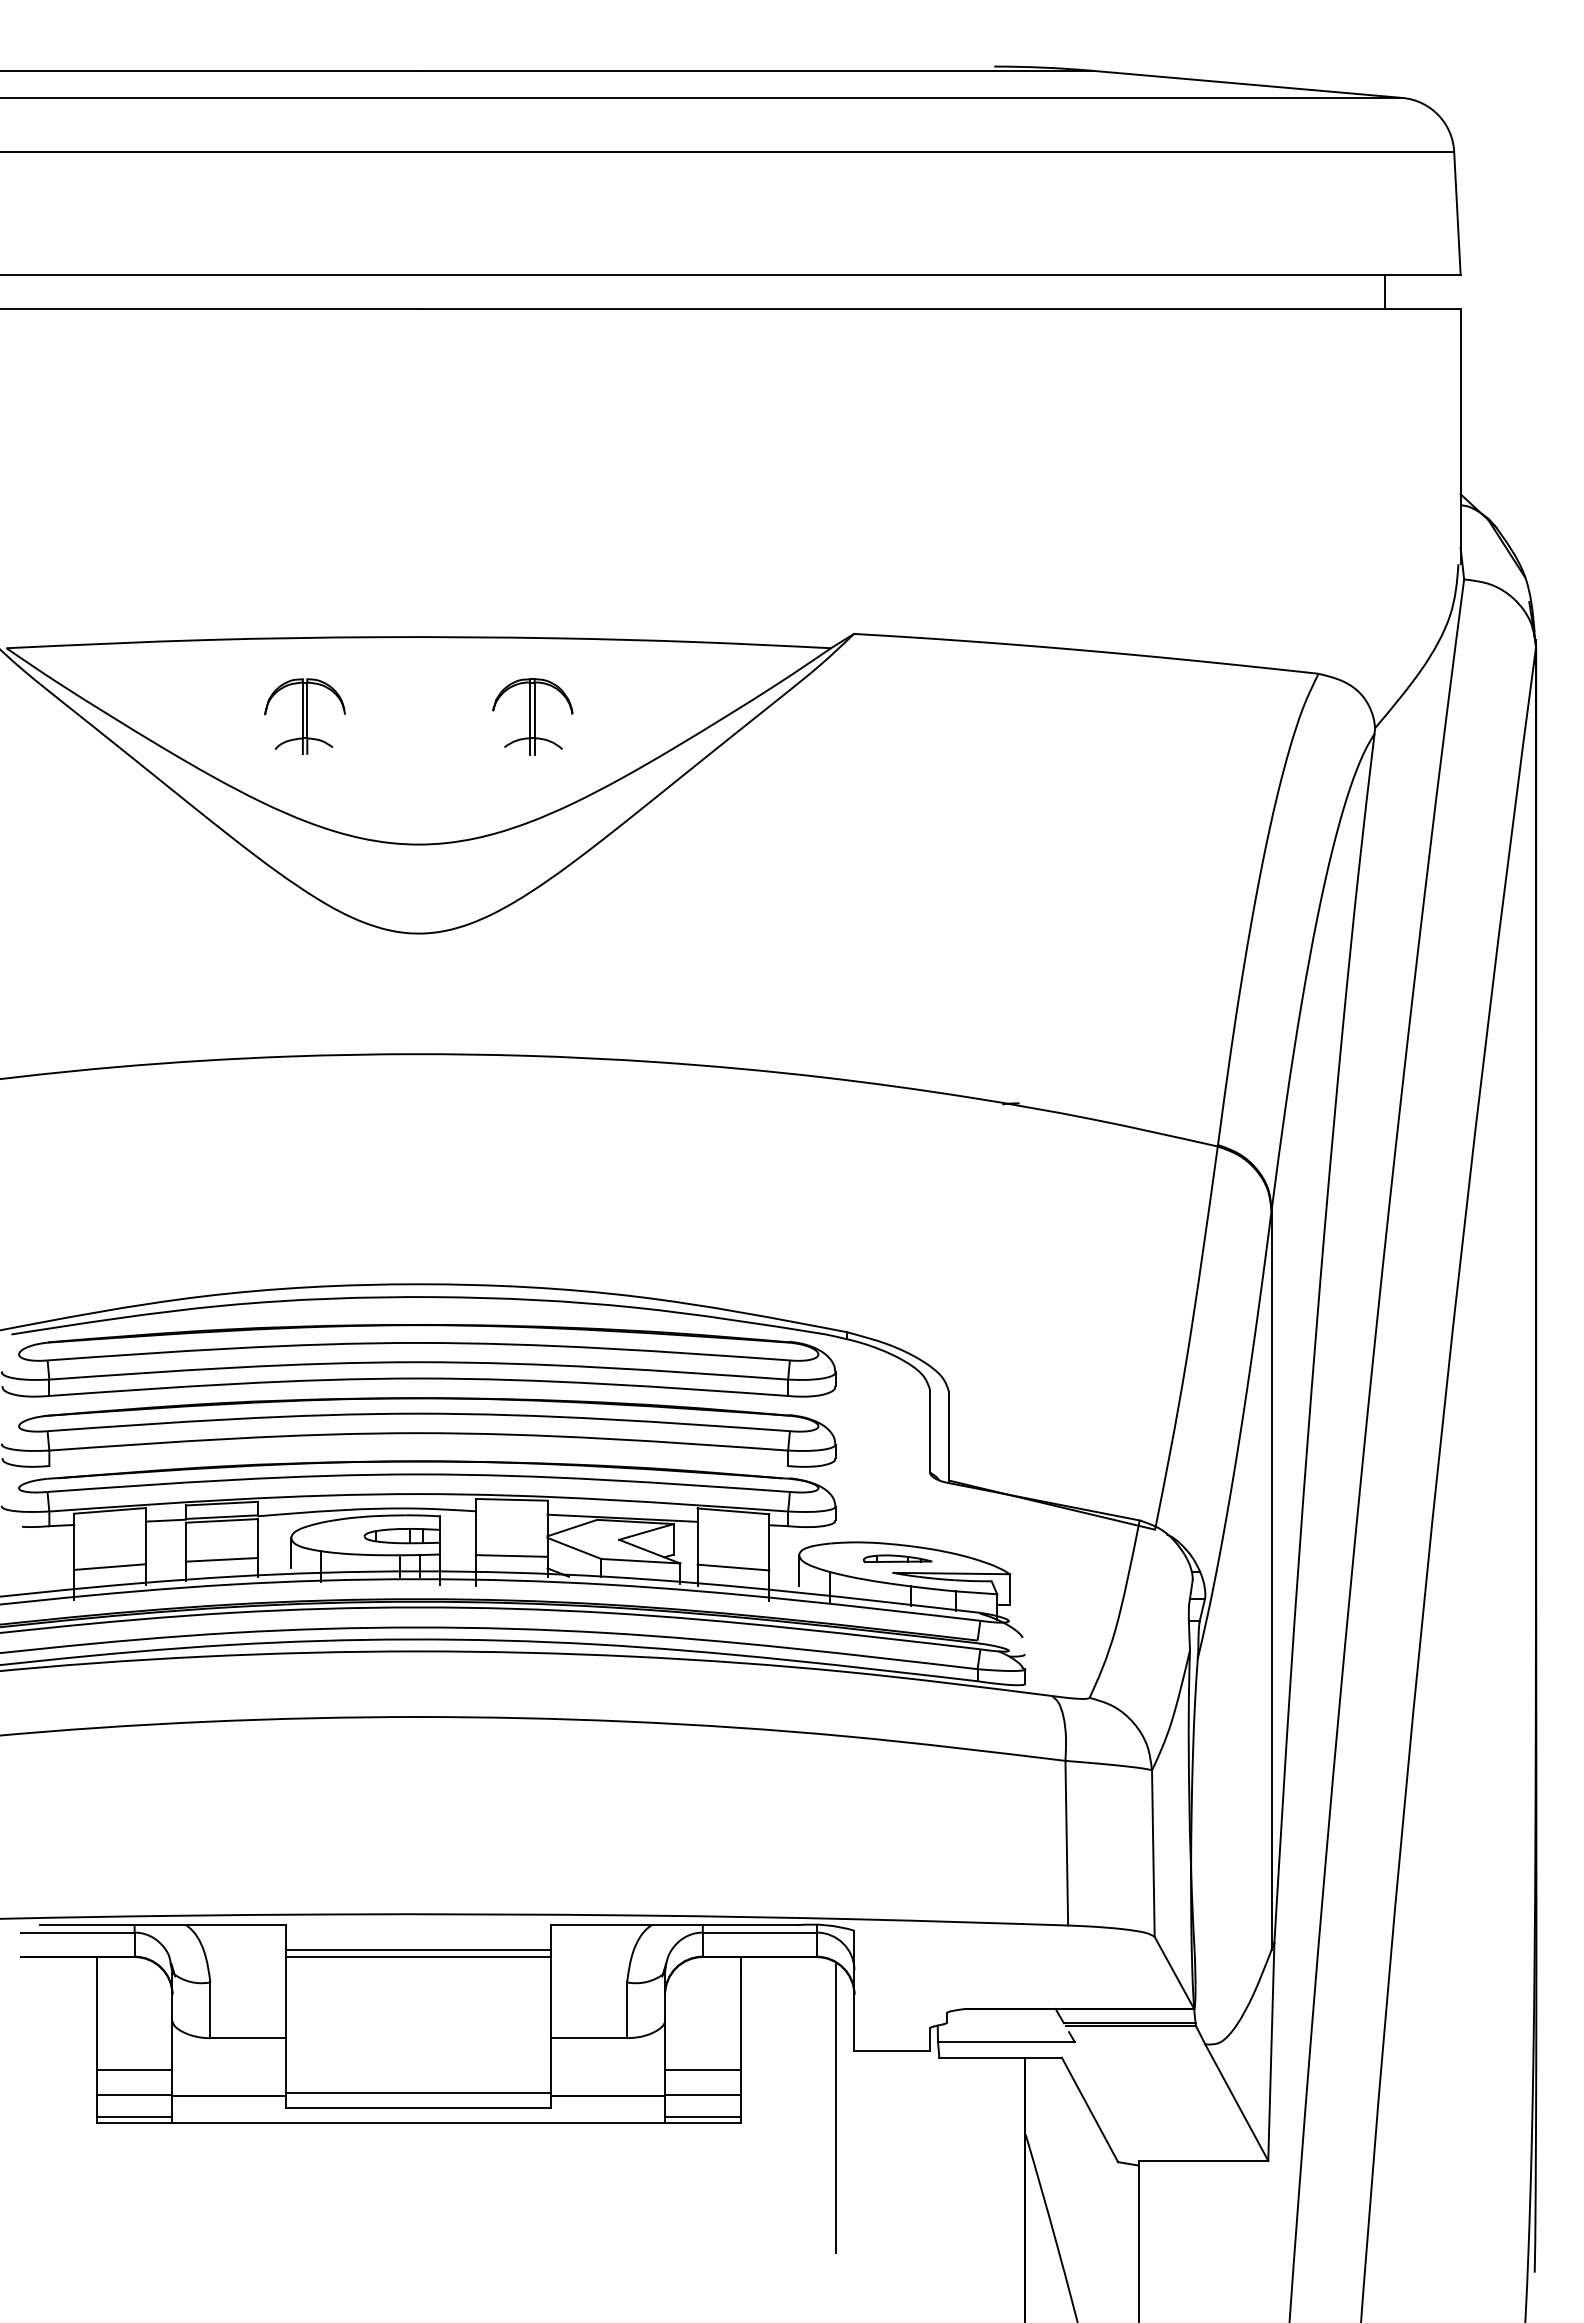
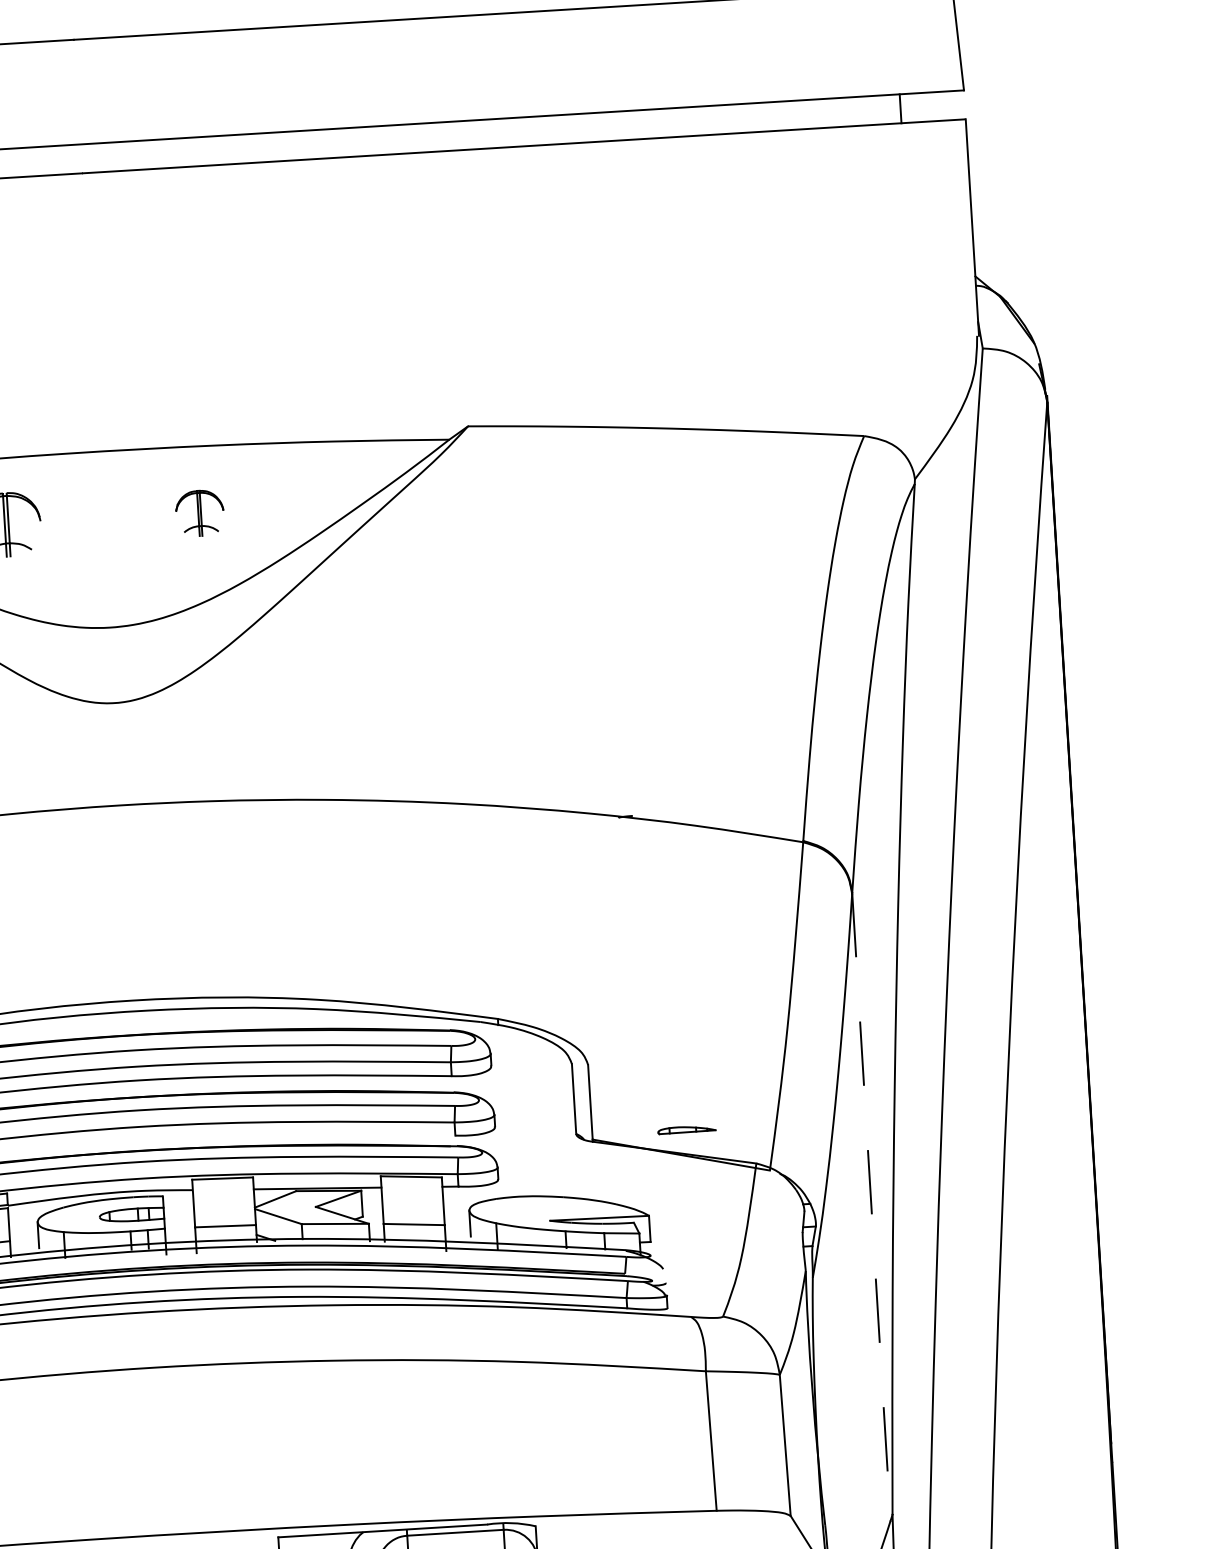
part: (532, 716) -> (199, 513), size x0.7
part: (897, 1558) -> (686, 1129), moved
line: (1271, 1580) -> (871, 1207), solid -> dashed

